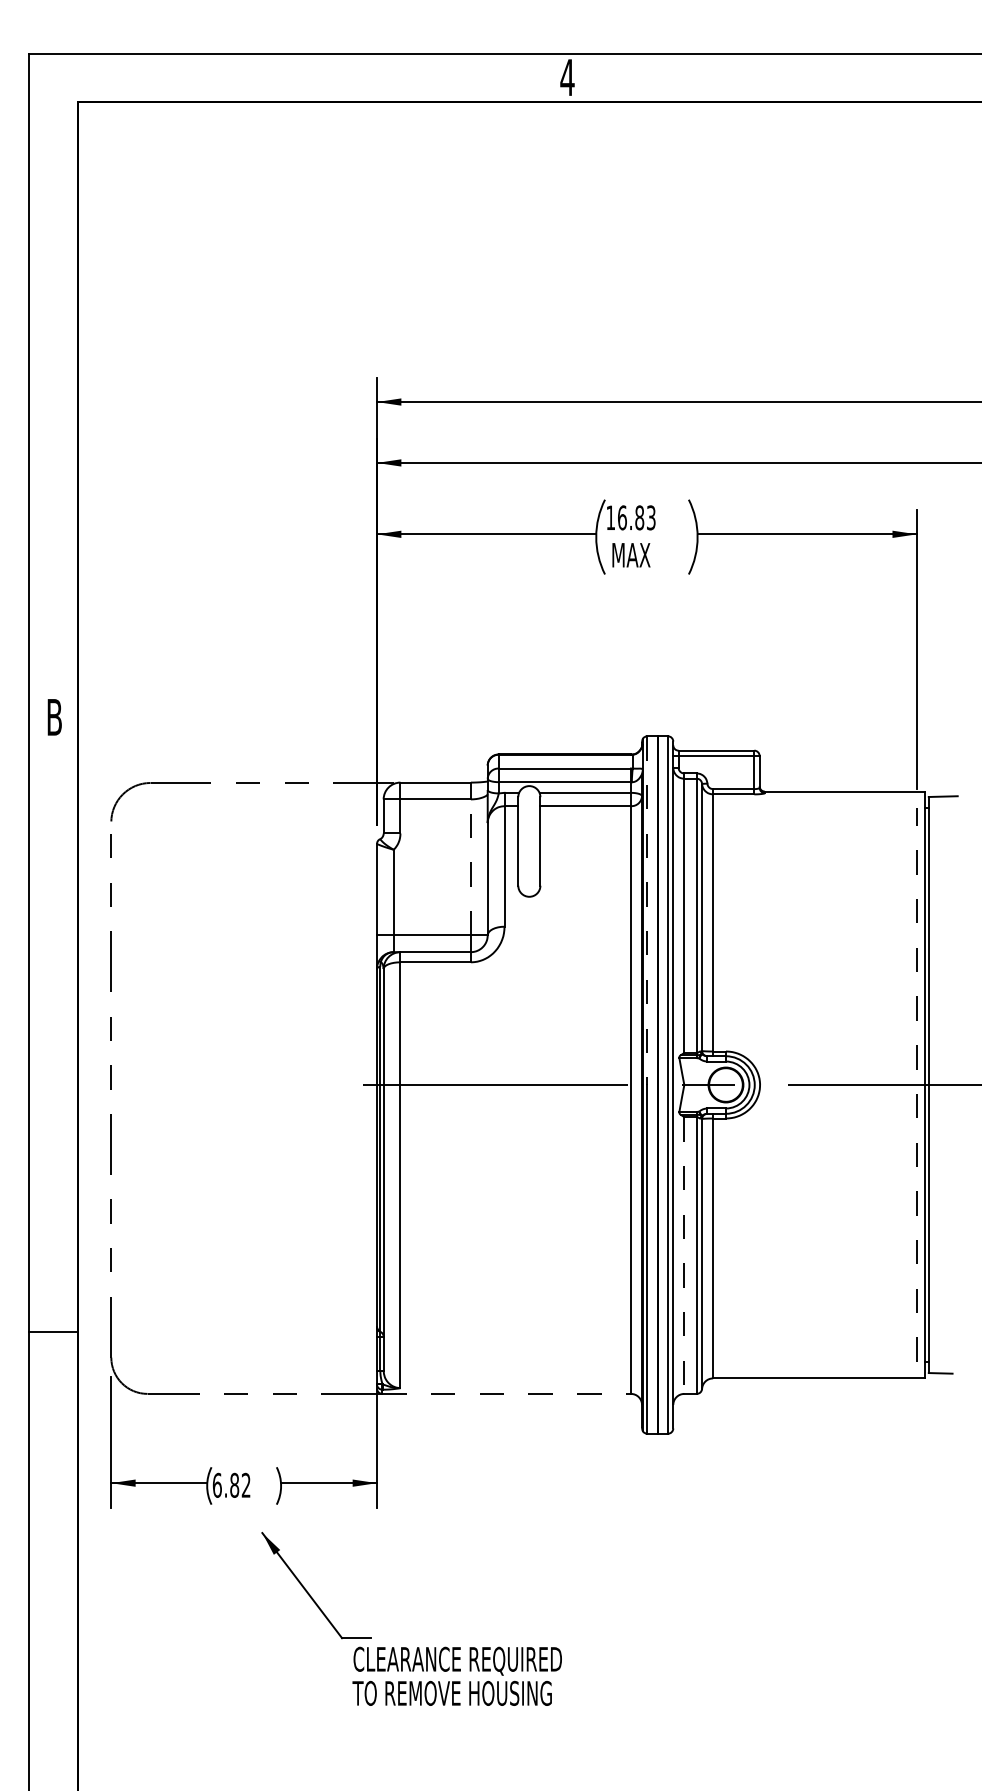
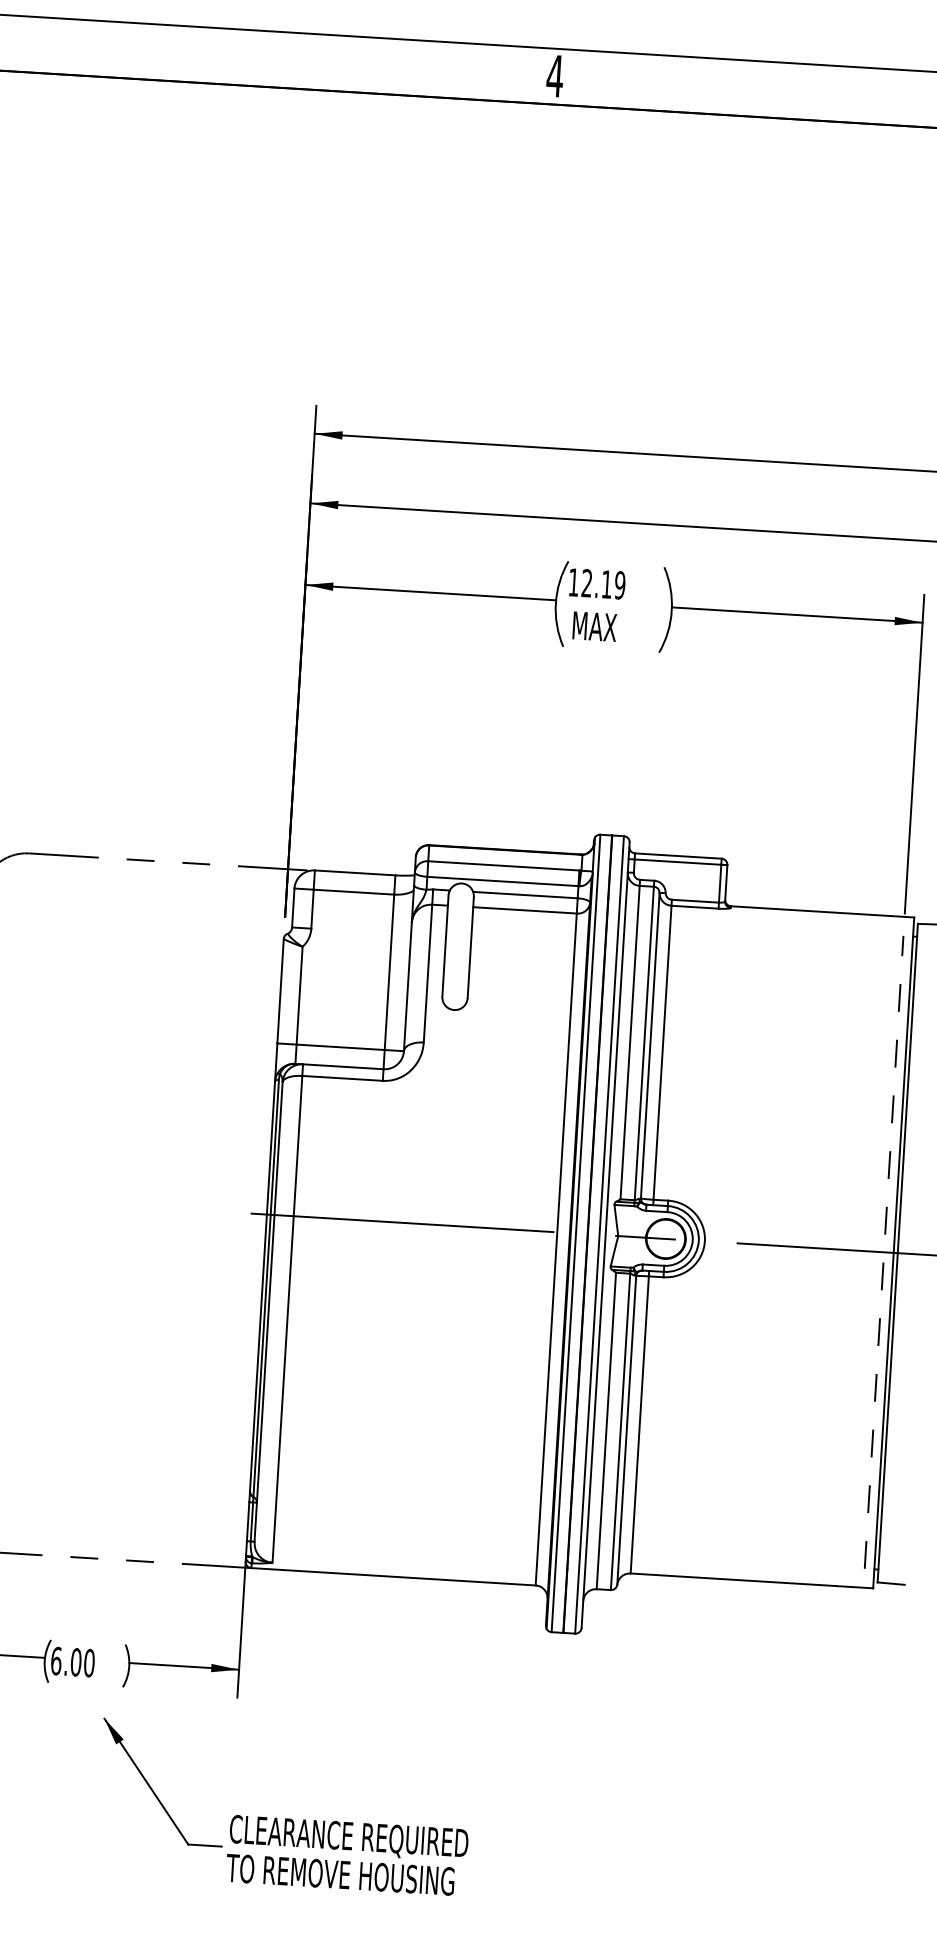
text: (636, 517) -> (603, 583), 16.83 -> 12.19
line: (470, 867) -> (389, 972), dashed -> solid
line: (647, 911) -> (588, 1035), dashed -> solid
line: (684, 1256) -> (606, 1432), dashed -> solid
line: (507, 1393) -> (394, 1576), dashed -> solid
text: (240, 1484) -> (82, 1661), 6.82 -> 6.00
text: (456, 1675) -> (346, 1854), moved

